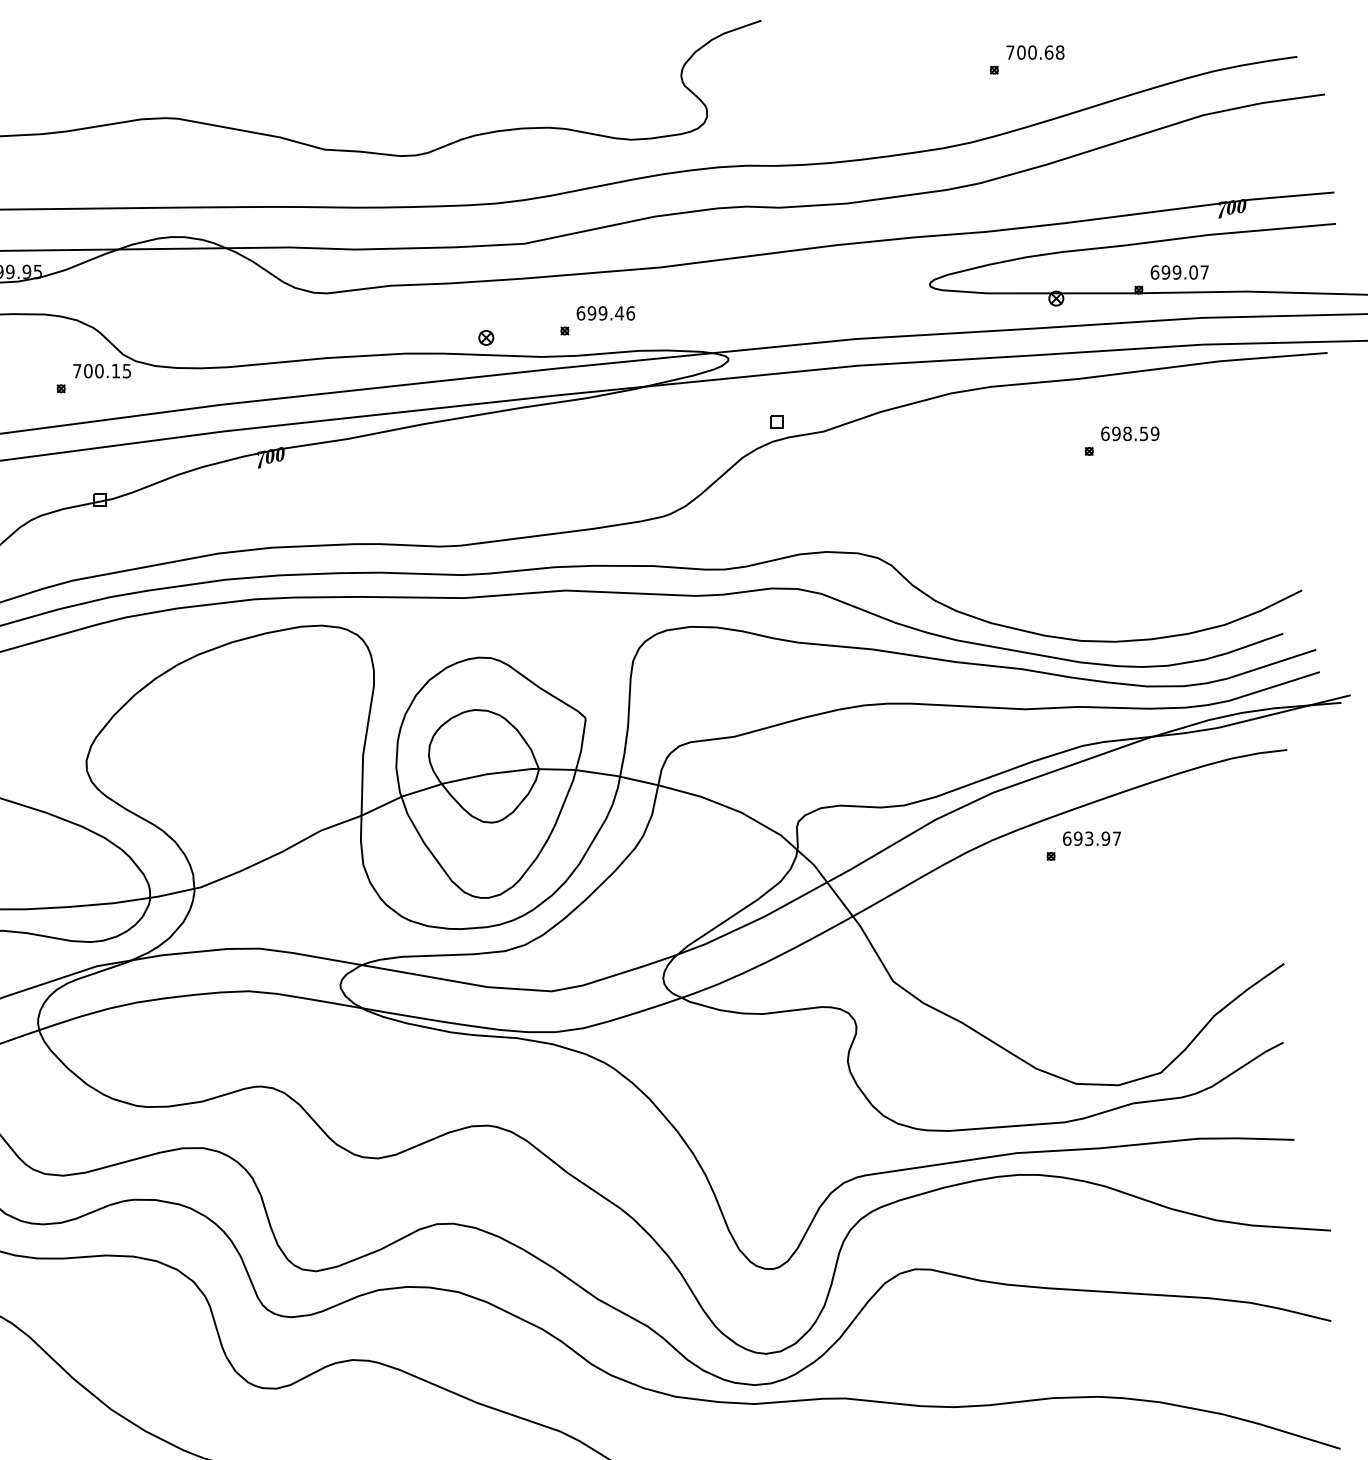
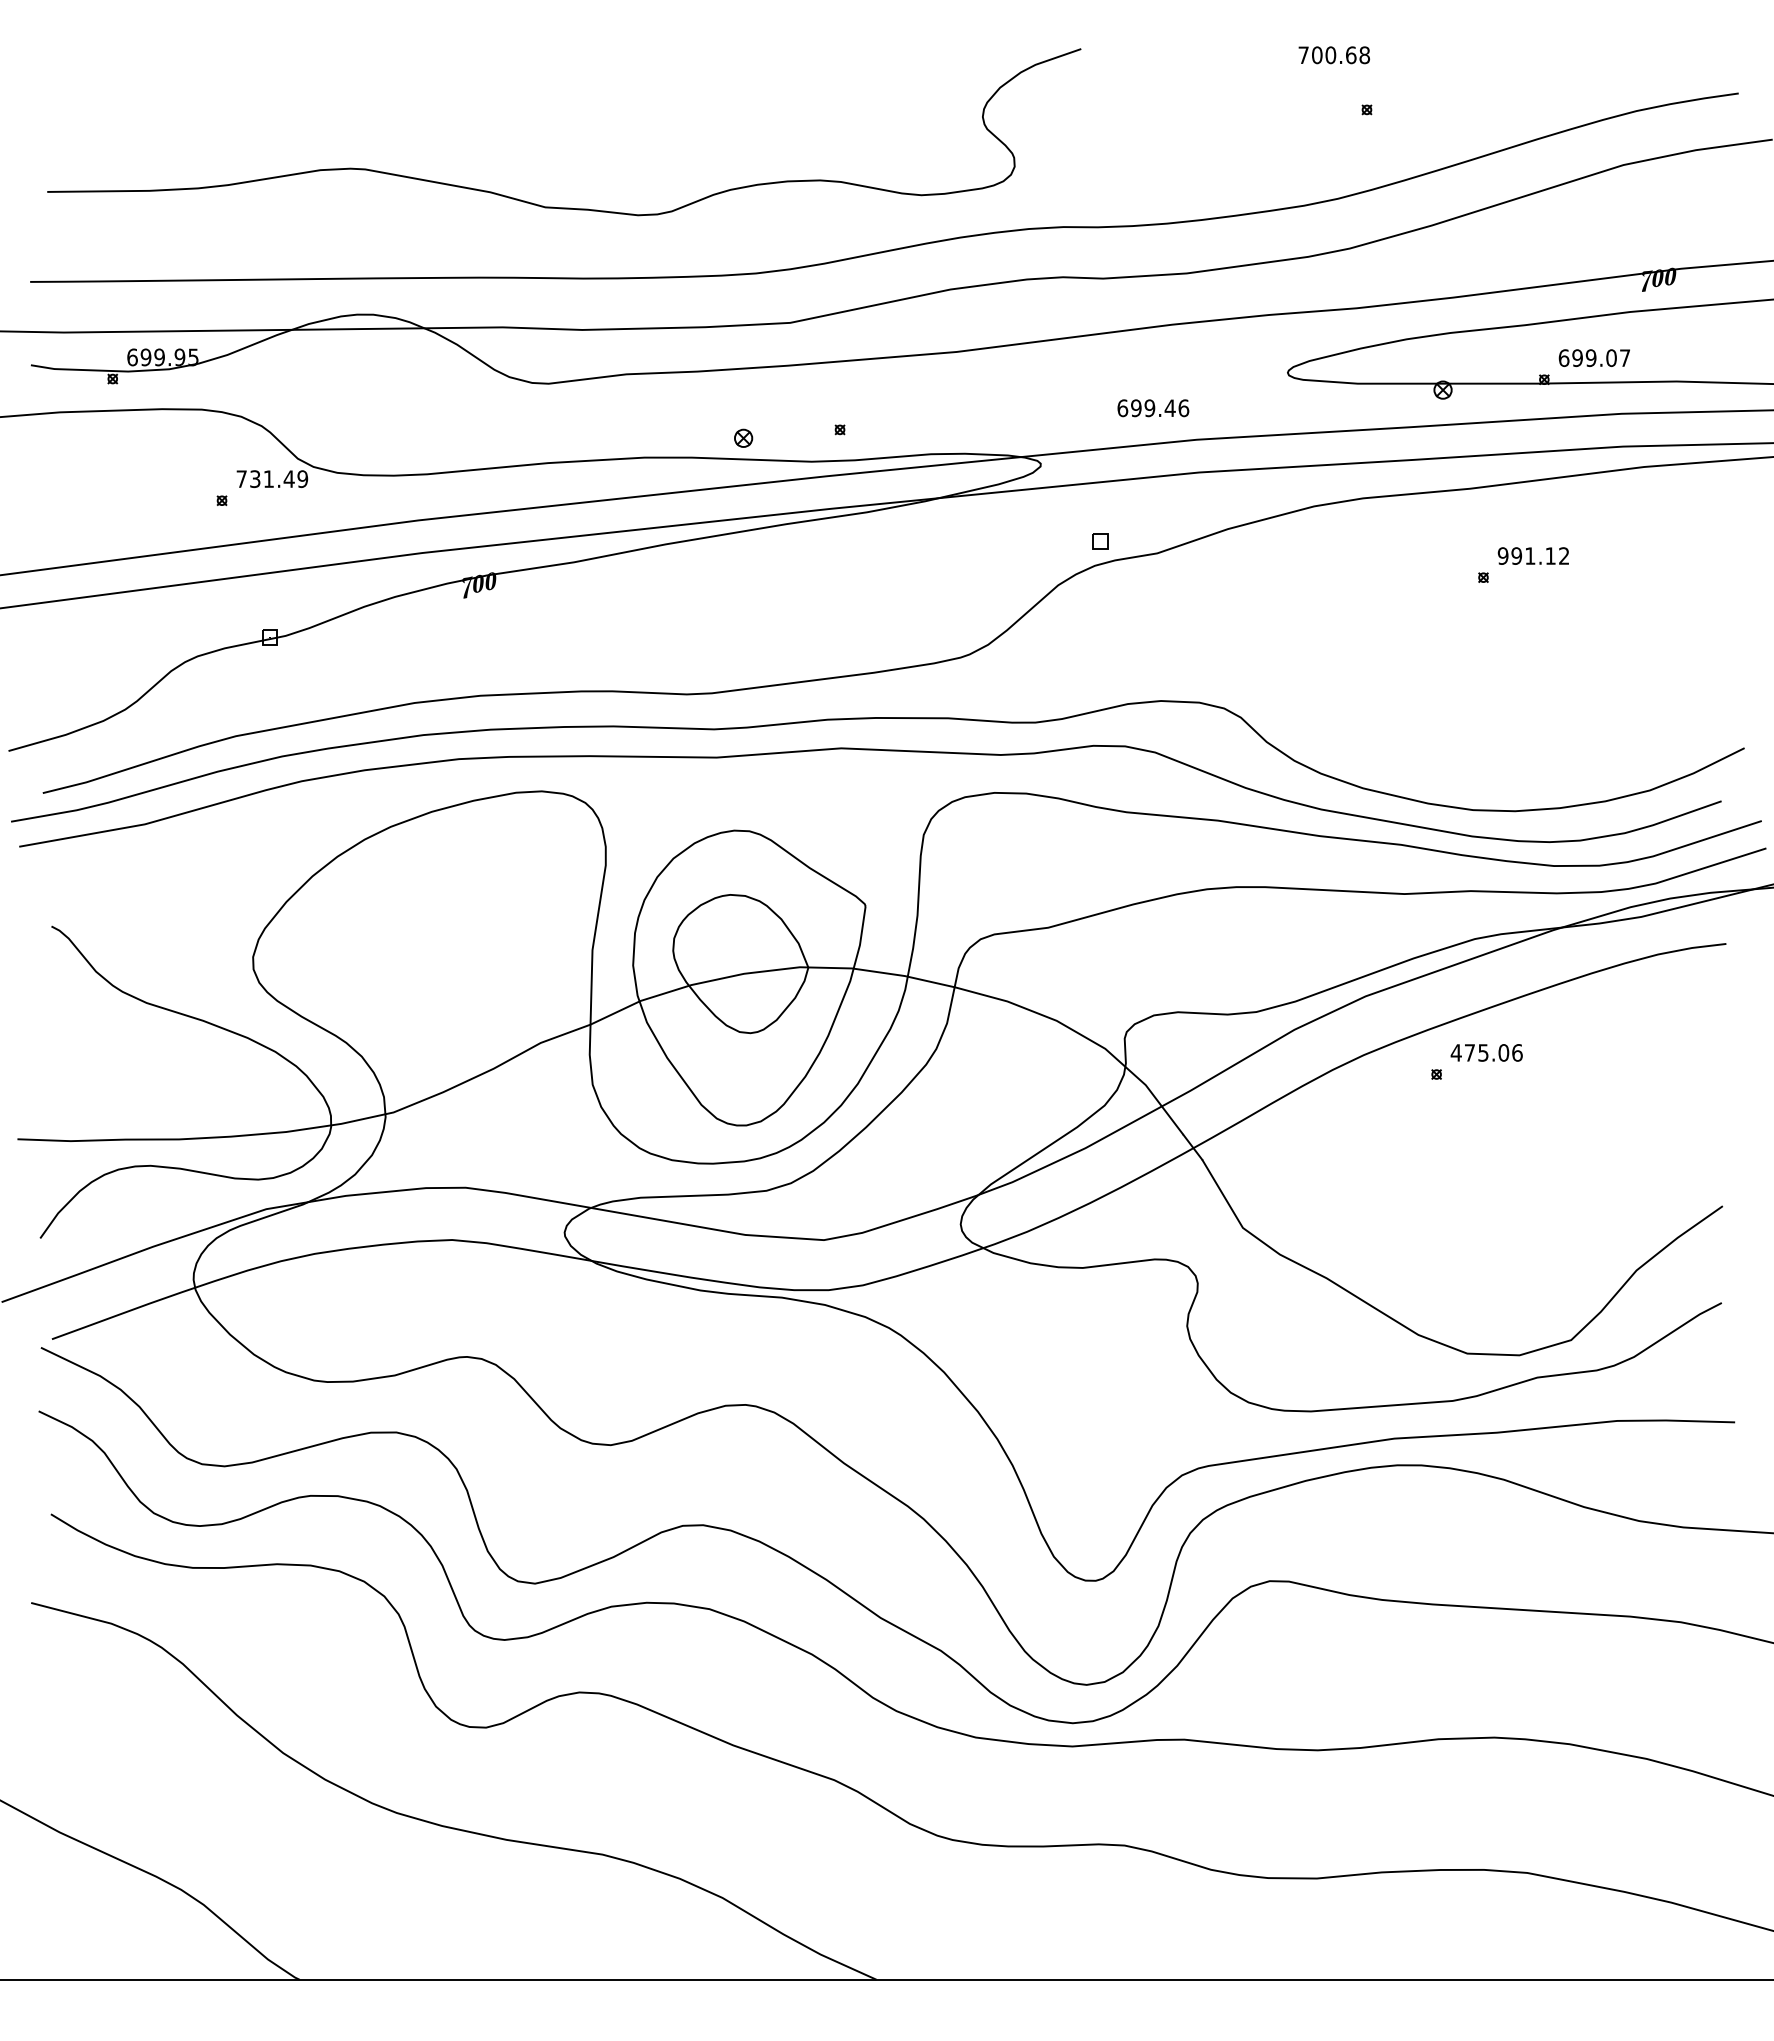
text: (1034, 52) -> (1333, 55), moved
text: (606, 313) -> (1153, 408), moved
text: (108, 370) -> (279, 478), 700.15 -> 731.49
text: (1130, 433) -> (1533, 555), 698.59 -> 991.12
text: (1091, 838) -> (1486, 1052), 693.97 -> 475.06

